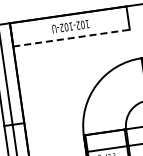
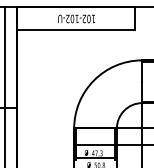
line: (71, 38) -> (75, 30), dashed -> solid

